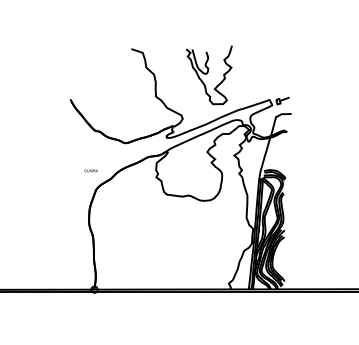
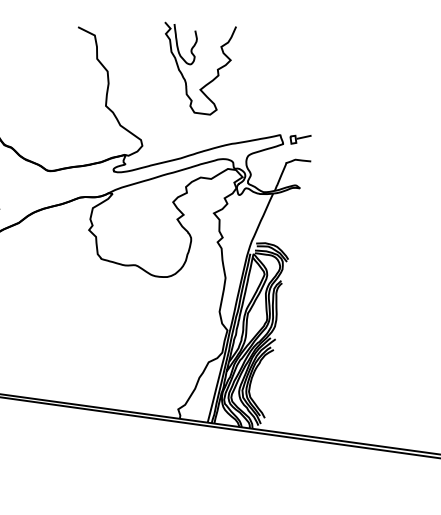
part: (209, 75) -> (195, 67), moved

